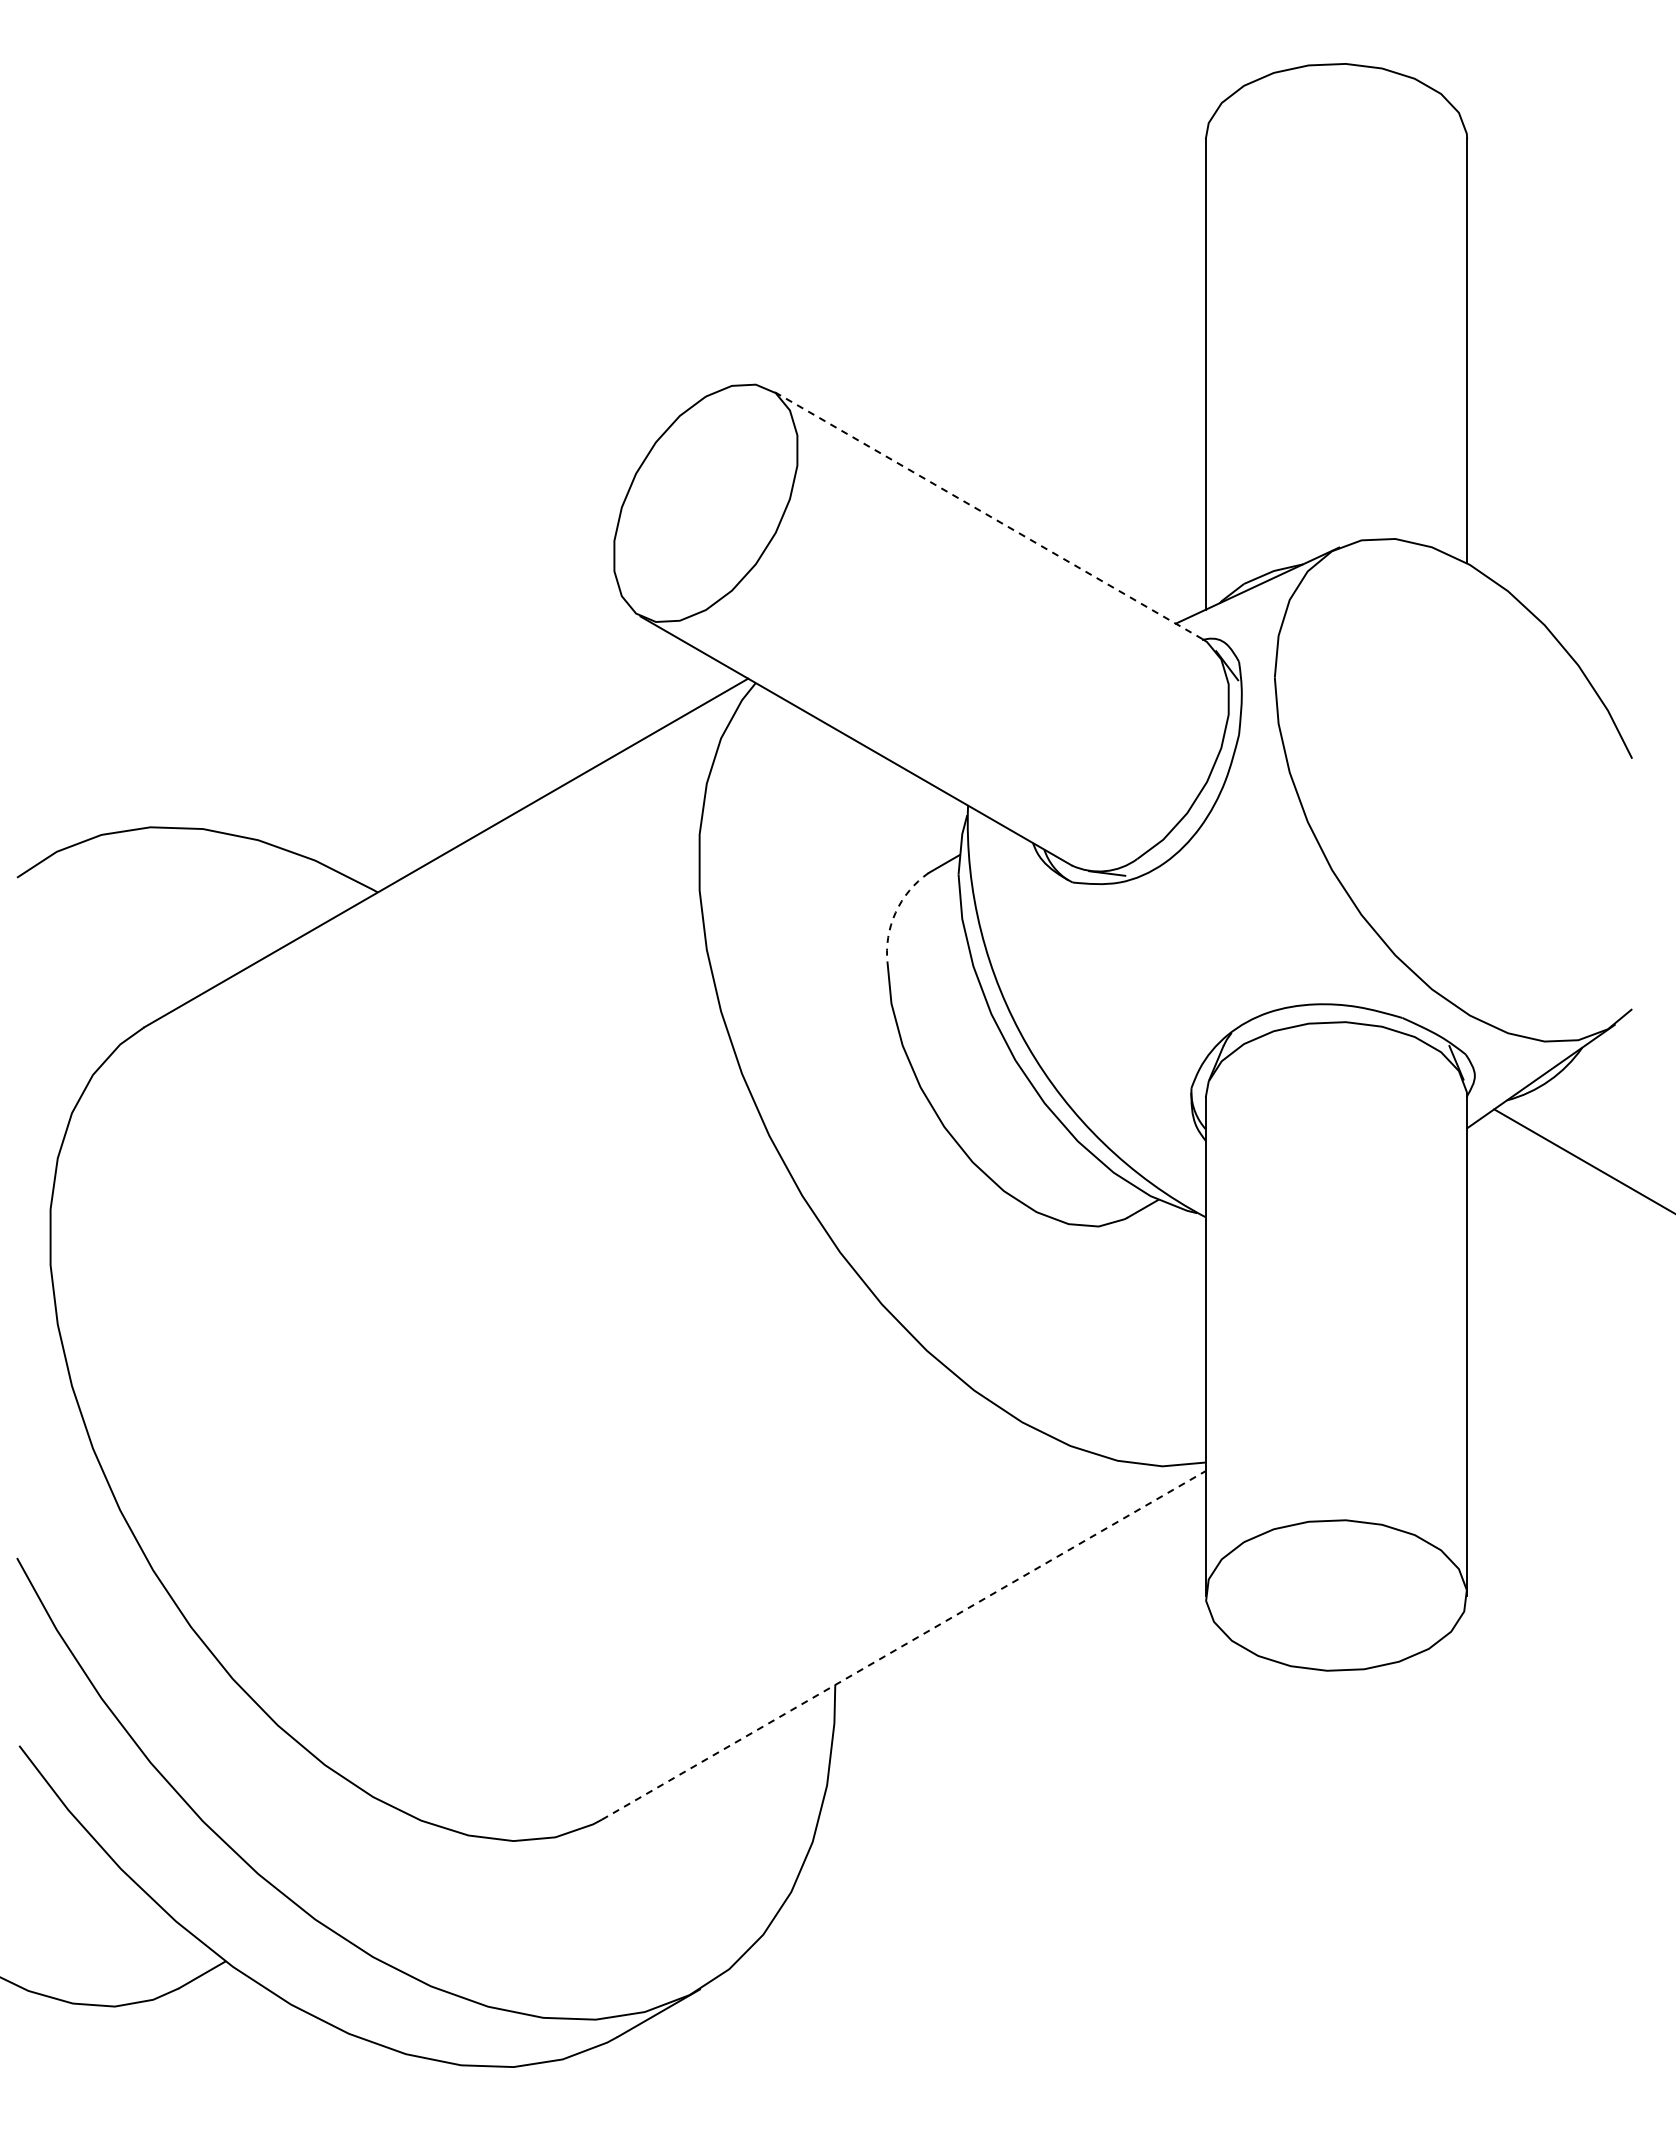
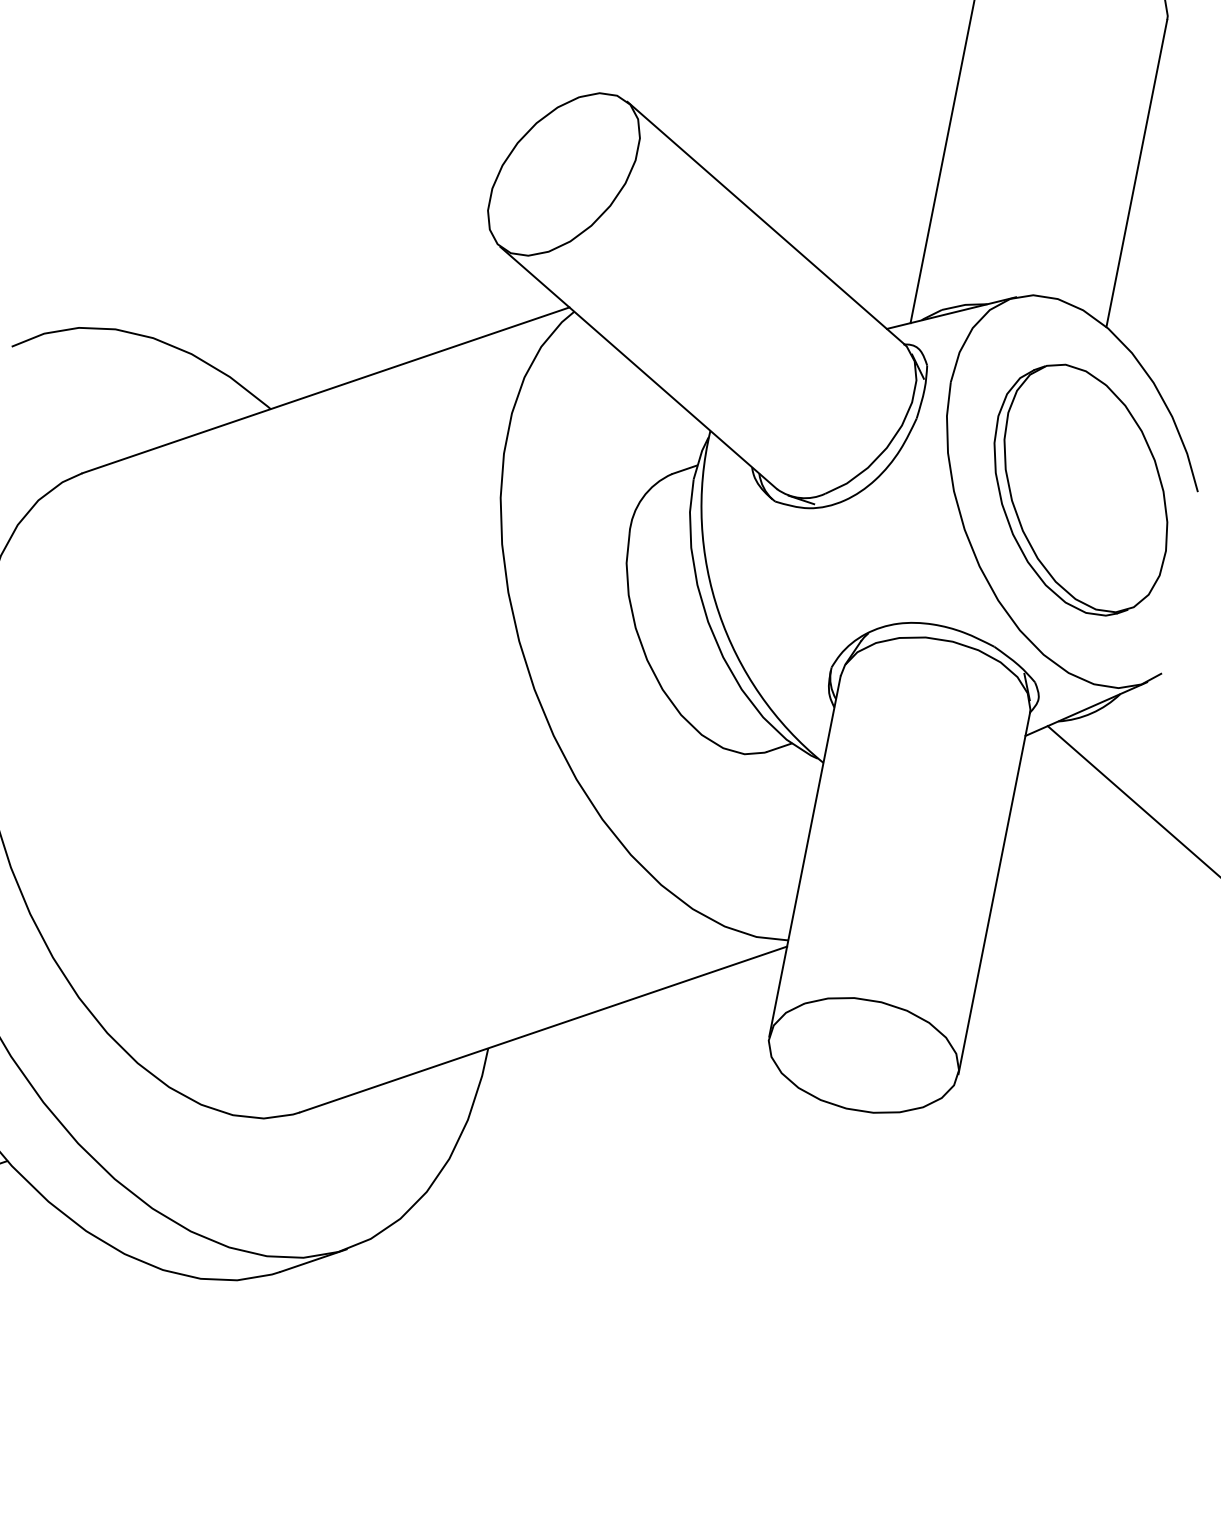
line: (986, 514) -> (765, 222), dashed -> solid
part: (1476, 786) -> (1081, 489), added
arc: (895, 912) -> (642, 497), dashed -> solid
line: (903, 1645) -> (543, 1029), dashed -> solid

